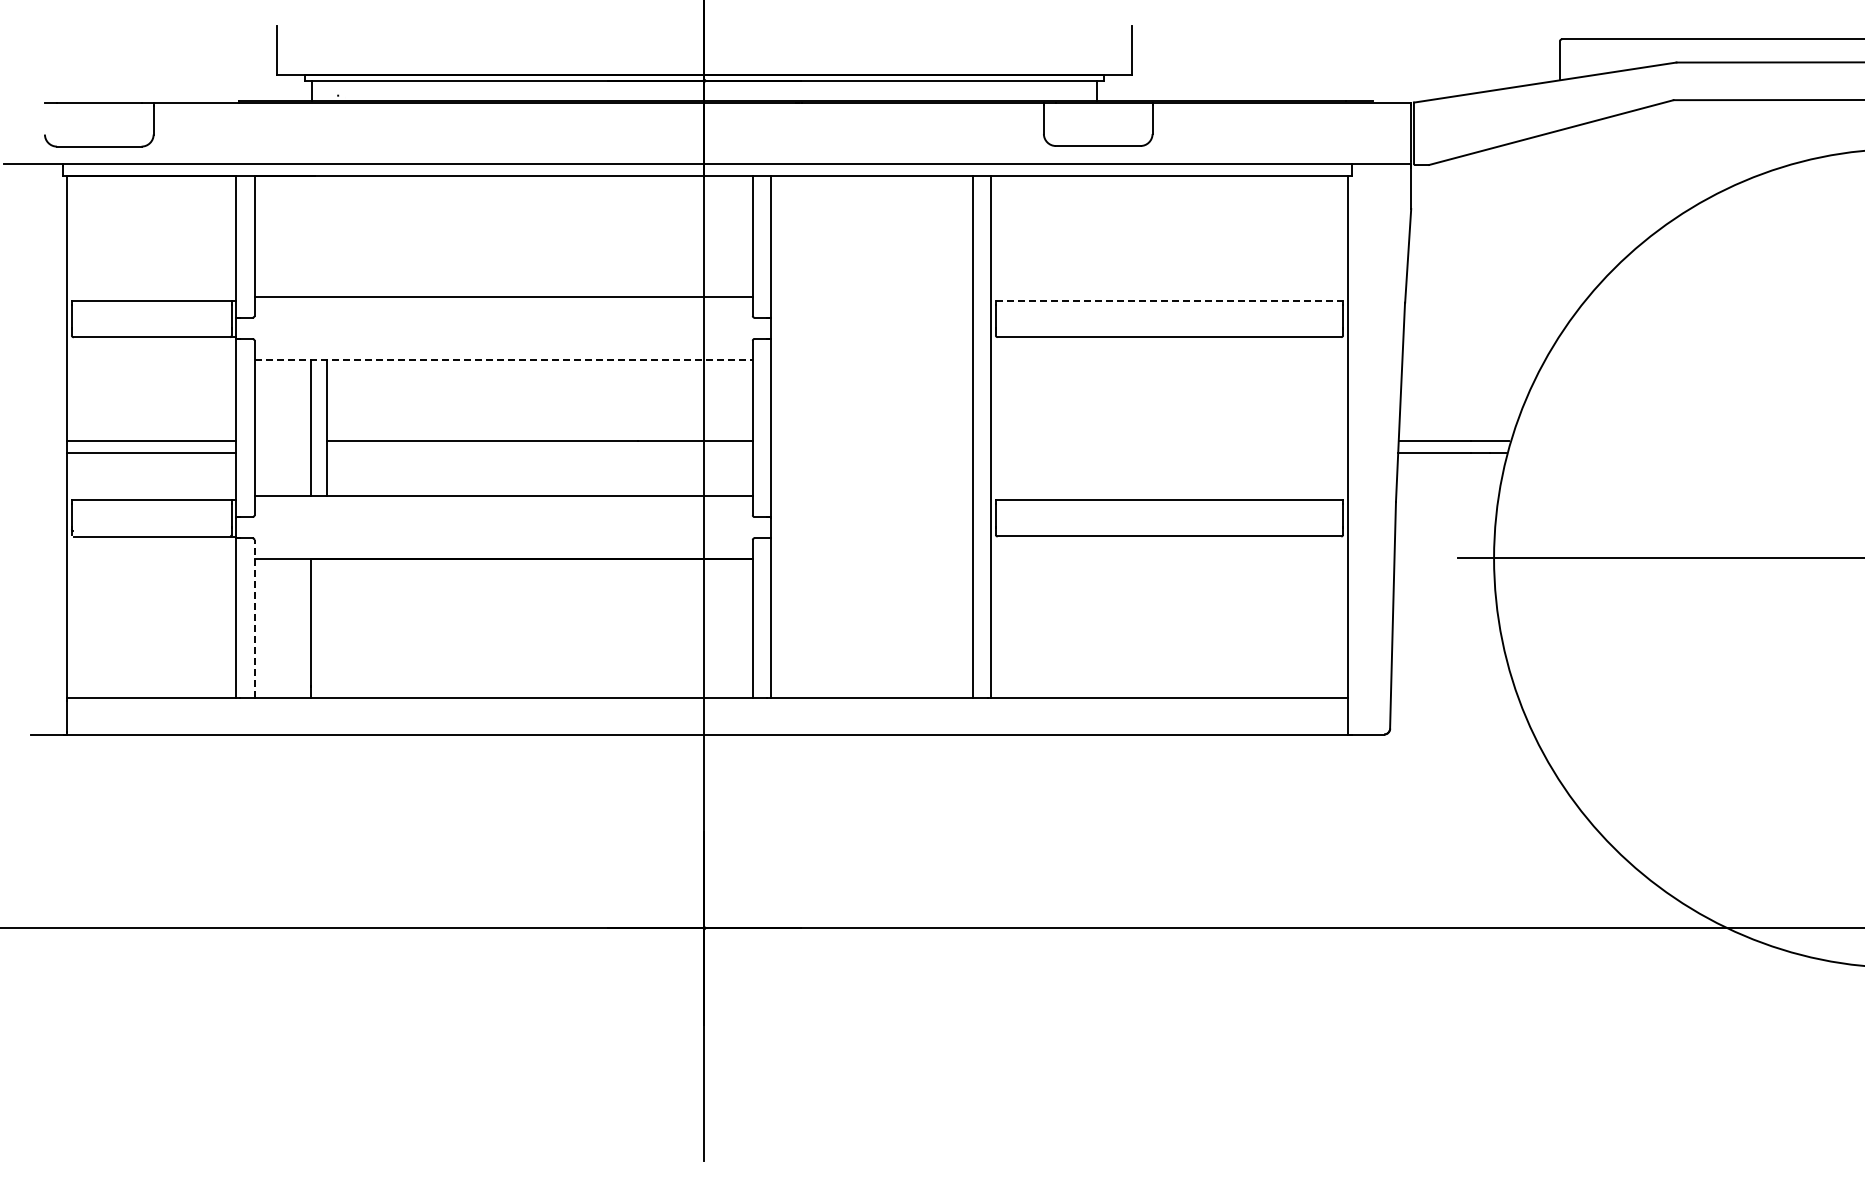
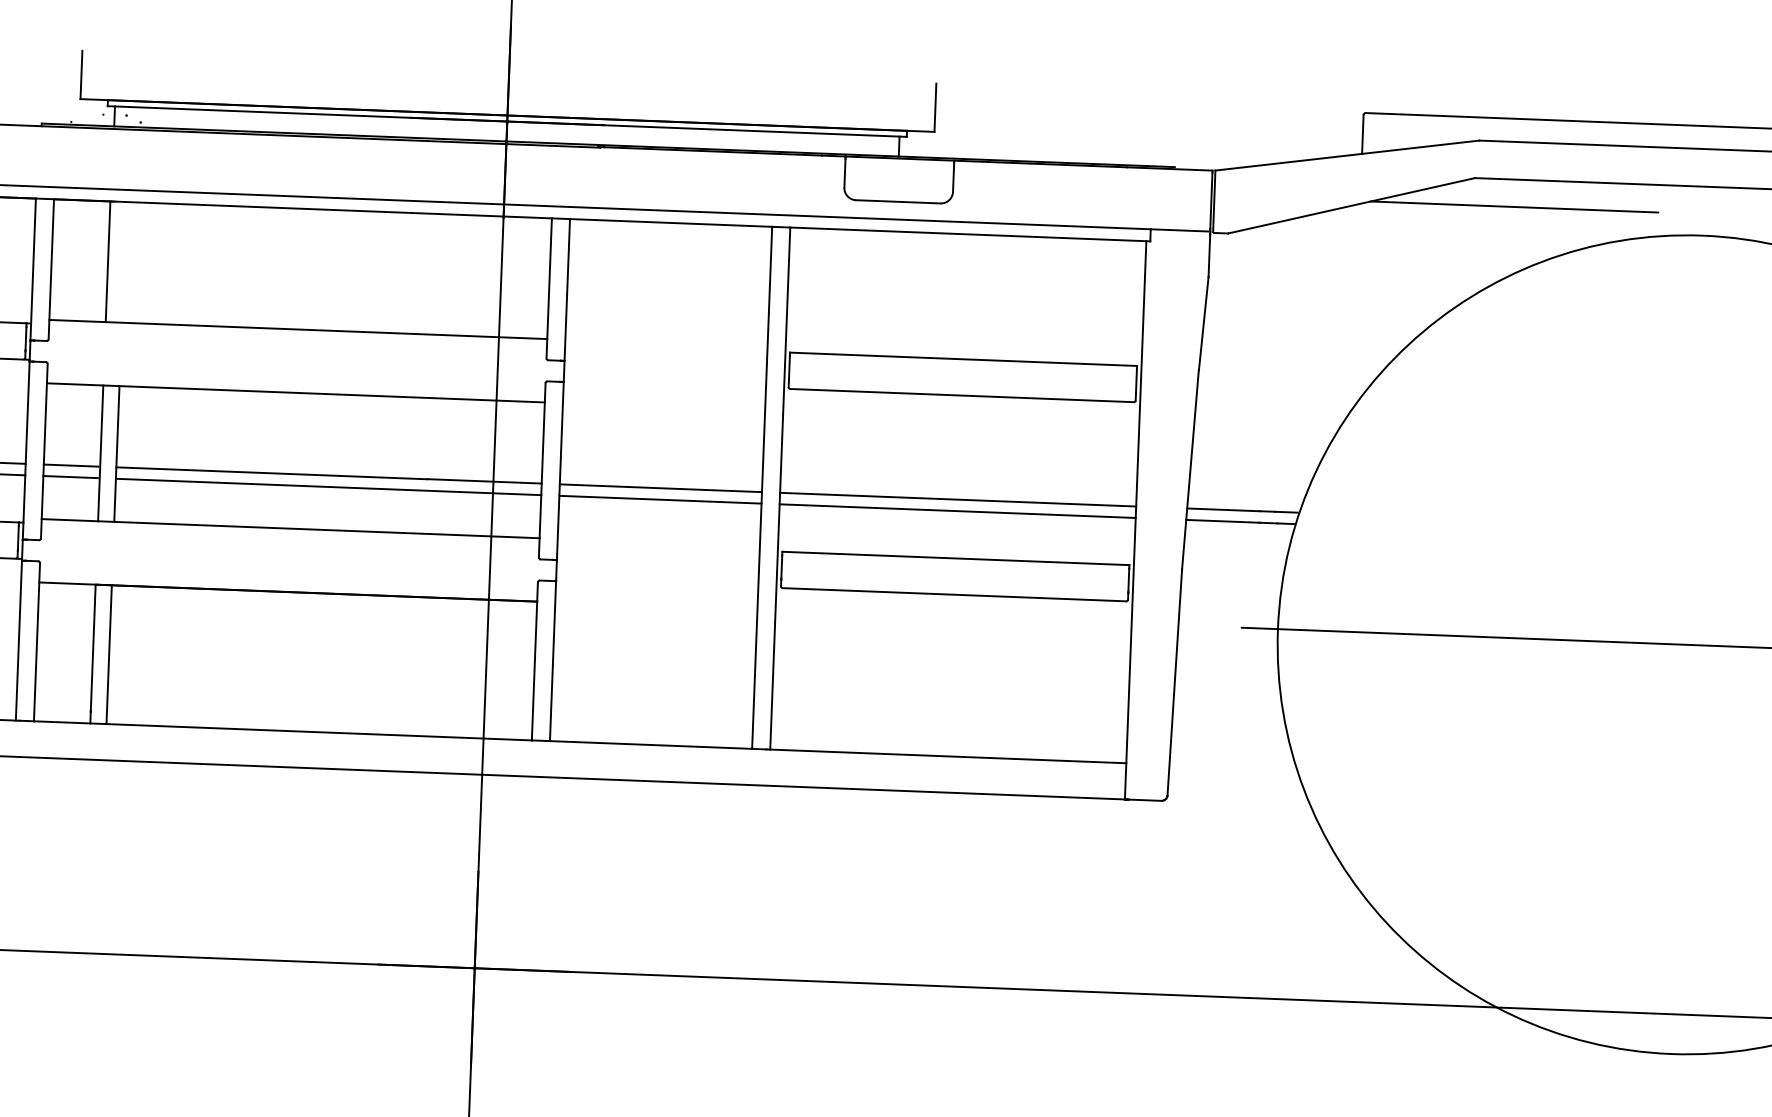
line: (1714, 127) -> (1514, 206), added
line: (310, 235) -> (107, 260), added
line: (1169, 300) -> (963, 358), dashed -> solid
line: (504, 360) -> (296, 393), dashed -> solid
line: (281, 441) -> (70, 465), added
line: (871, 441) -> (660, 488), added
line: (1169, 441) -> (958, 499), added
line: (281, 452) -> (70, 476), added
line: (539, 452) -> (328, 486), added
line: (871, 452) -> (659, 499), added
line: (1169, 452) -> (957, 510), added
line: (254, 618) -> (37, 641), dashed -> solid
line: (327, 628) -> (109, 654), added

